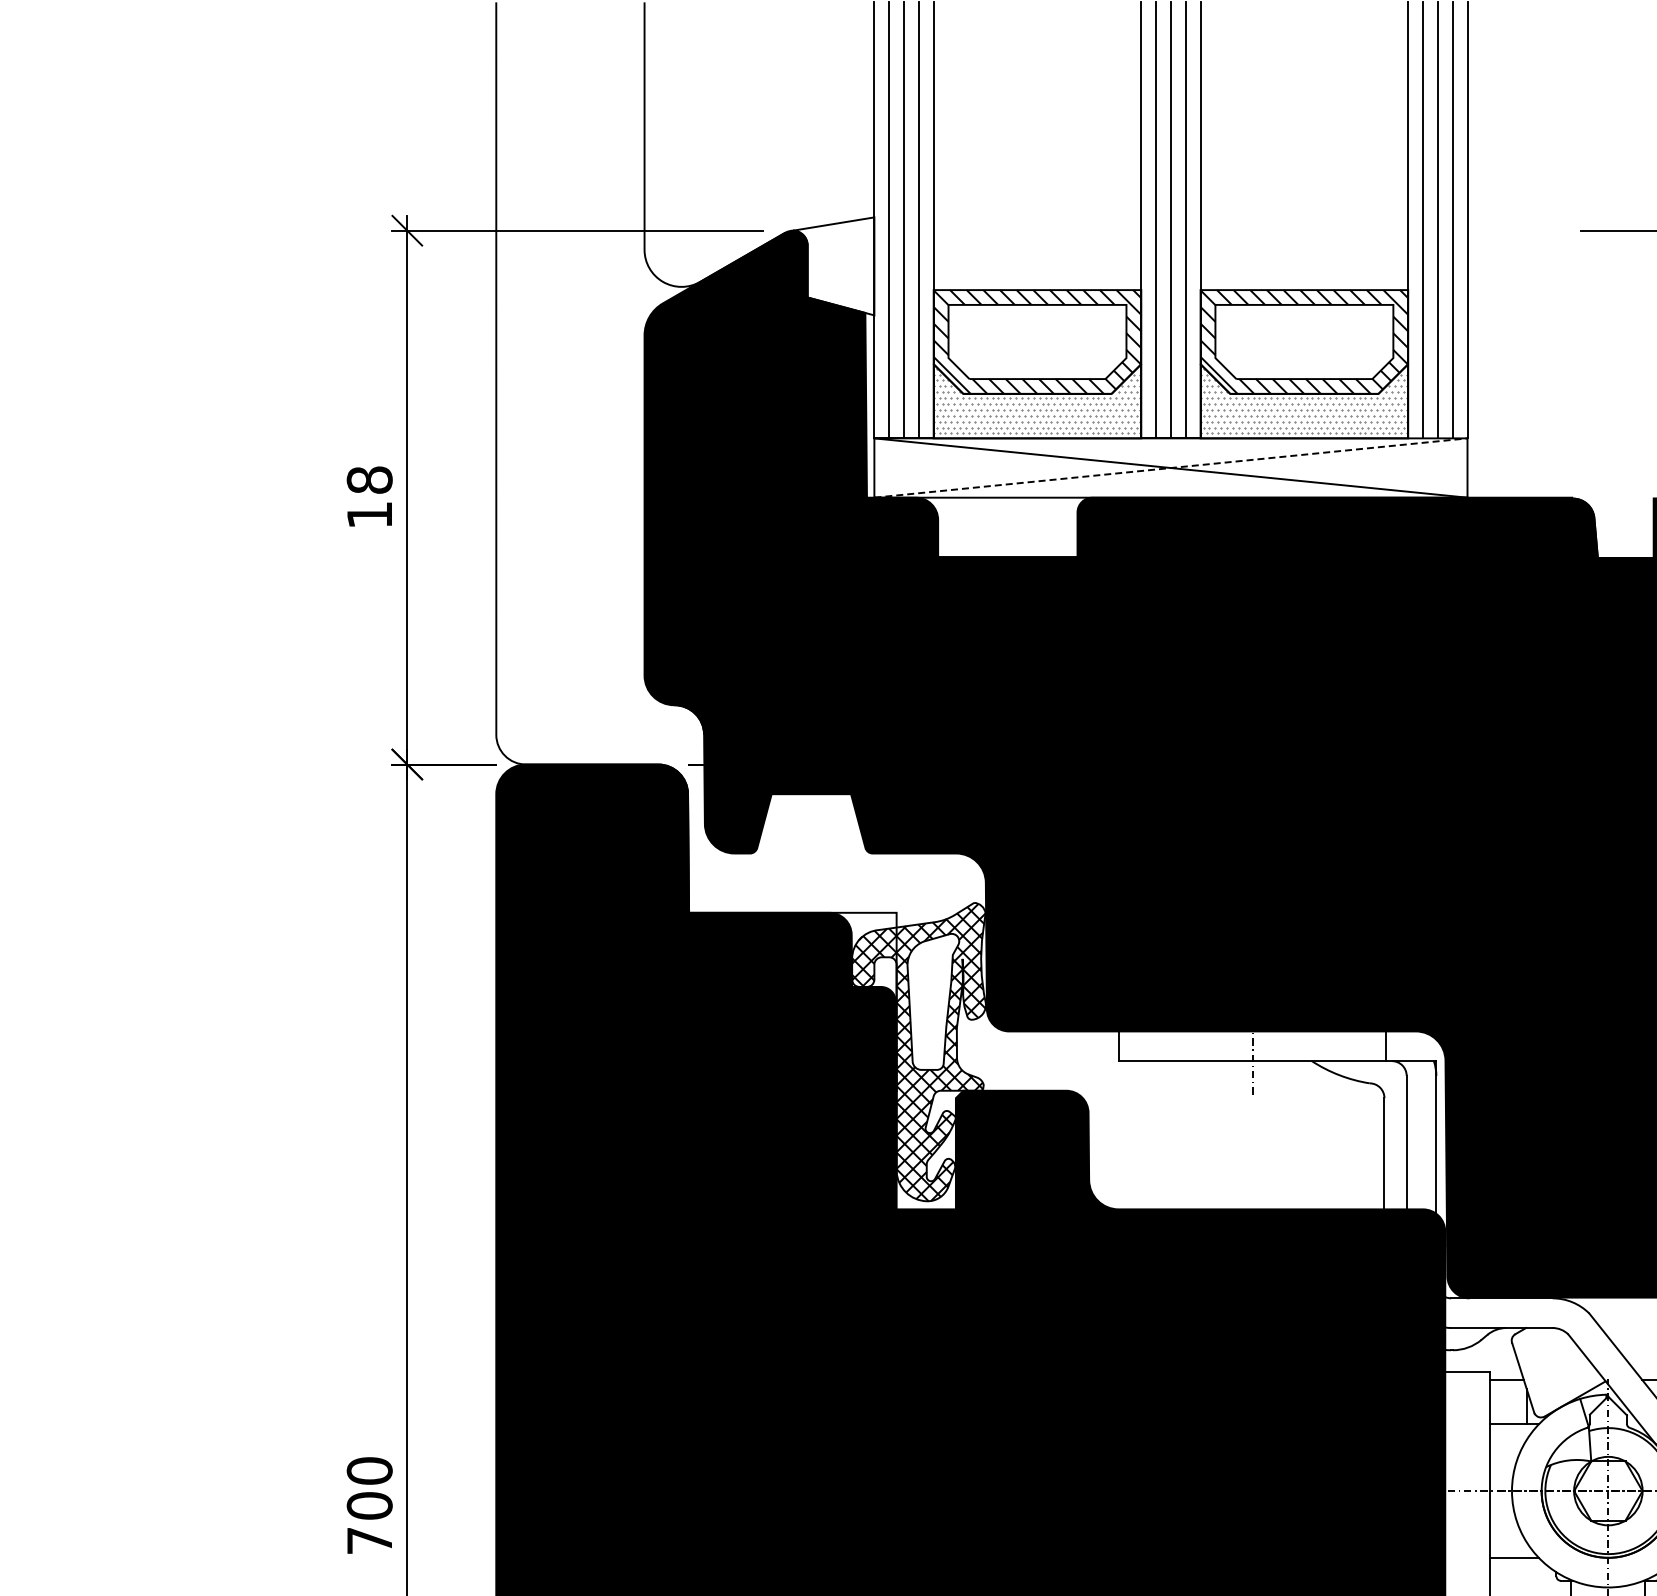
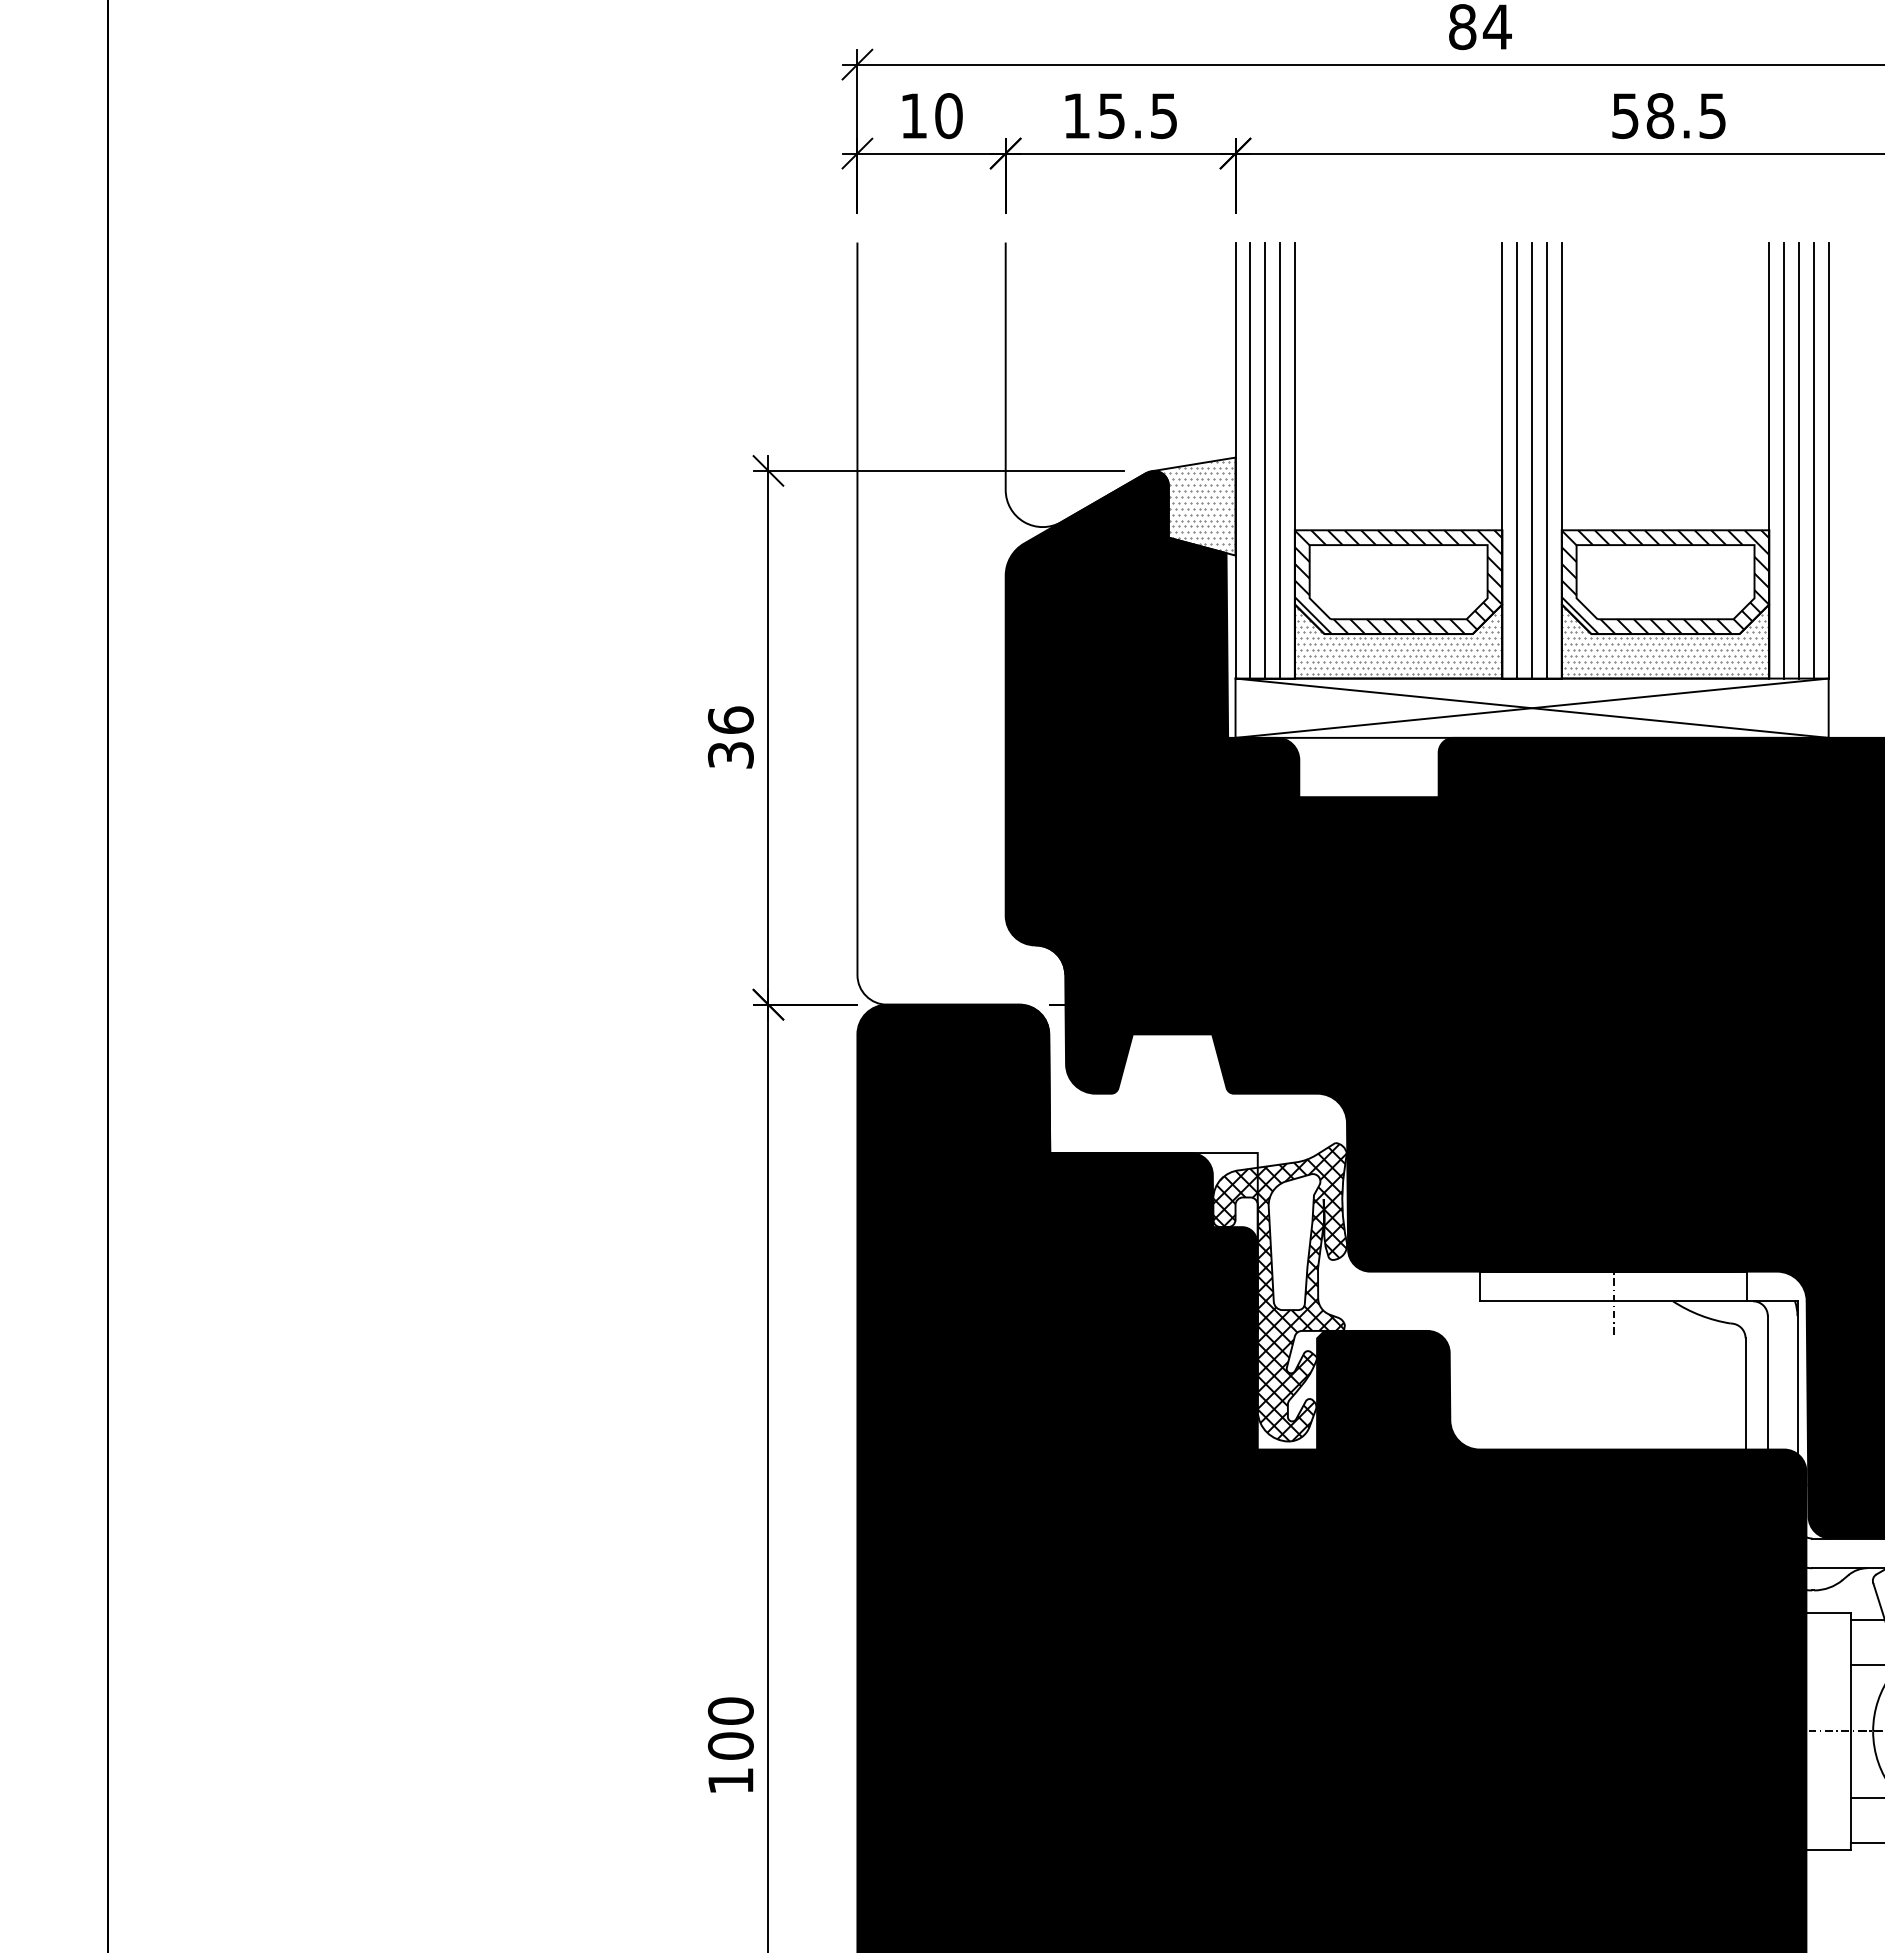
hatch: (838, 265) -> (1199, 505), added
line: (1171, 468) -> (1532, 708), dashed -> solid
text: (369, 497) -> (730, 737), 18 -> 36
text: (369, 1540) -> (730, 1780), 700 -> 100

